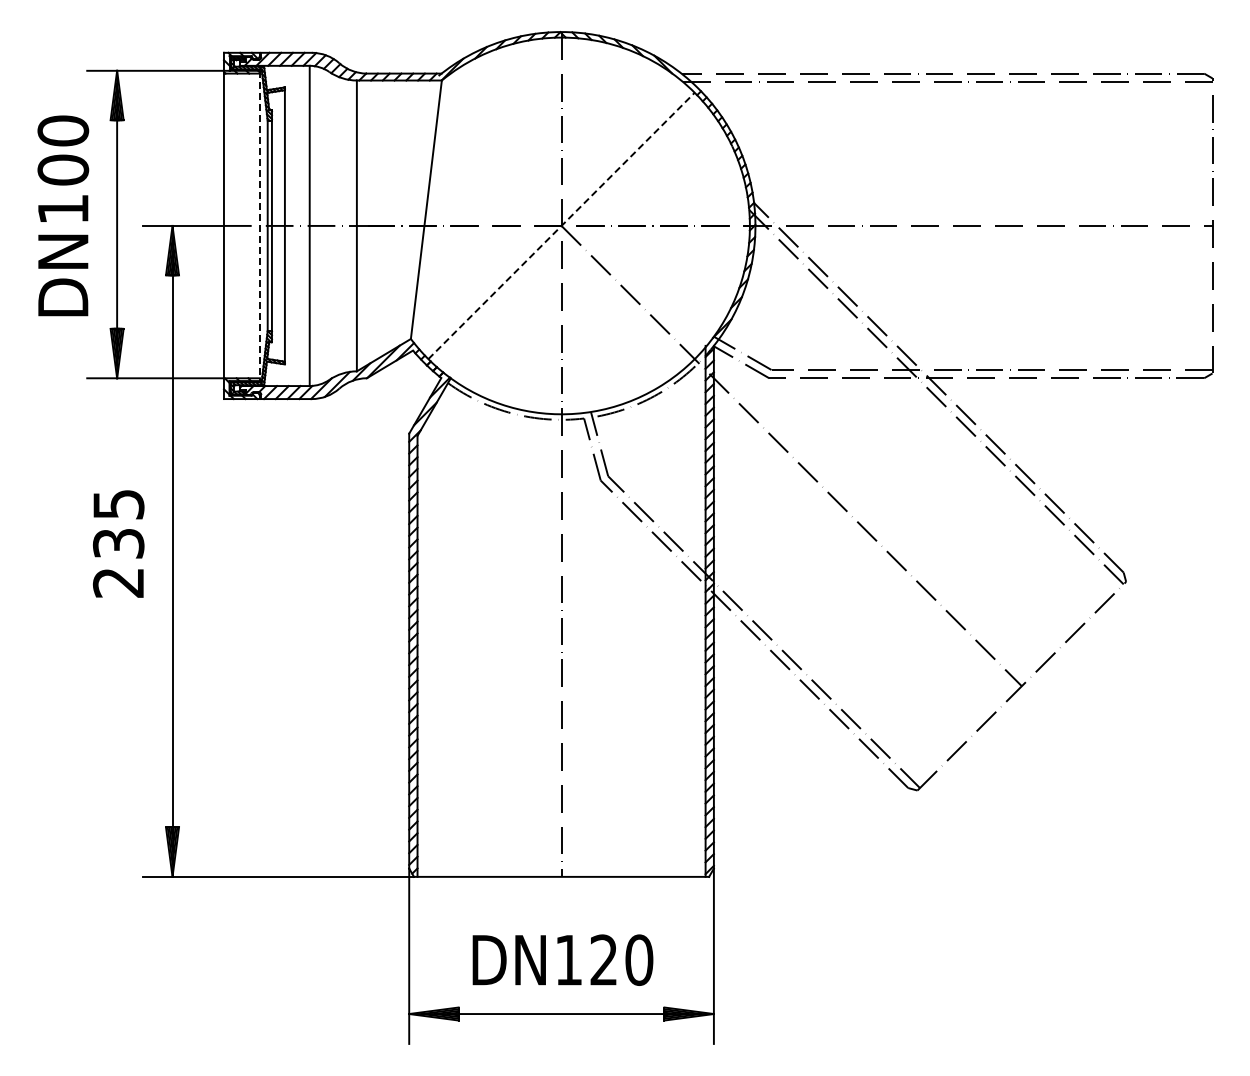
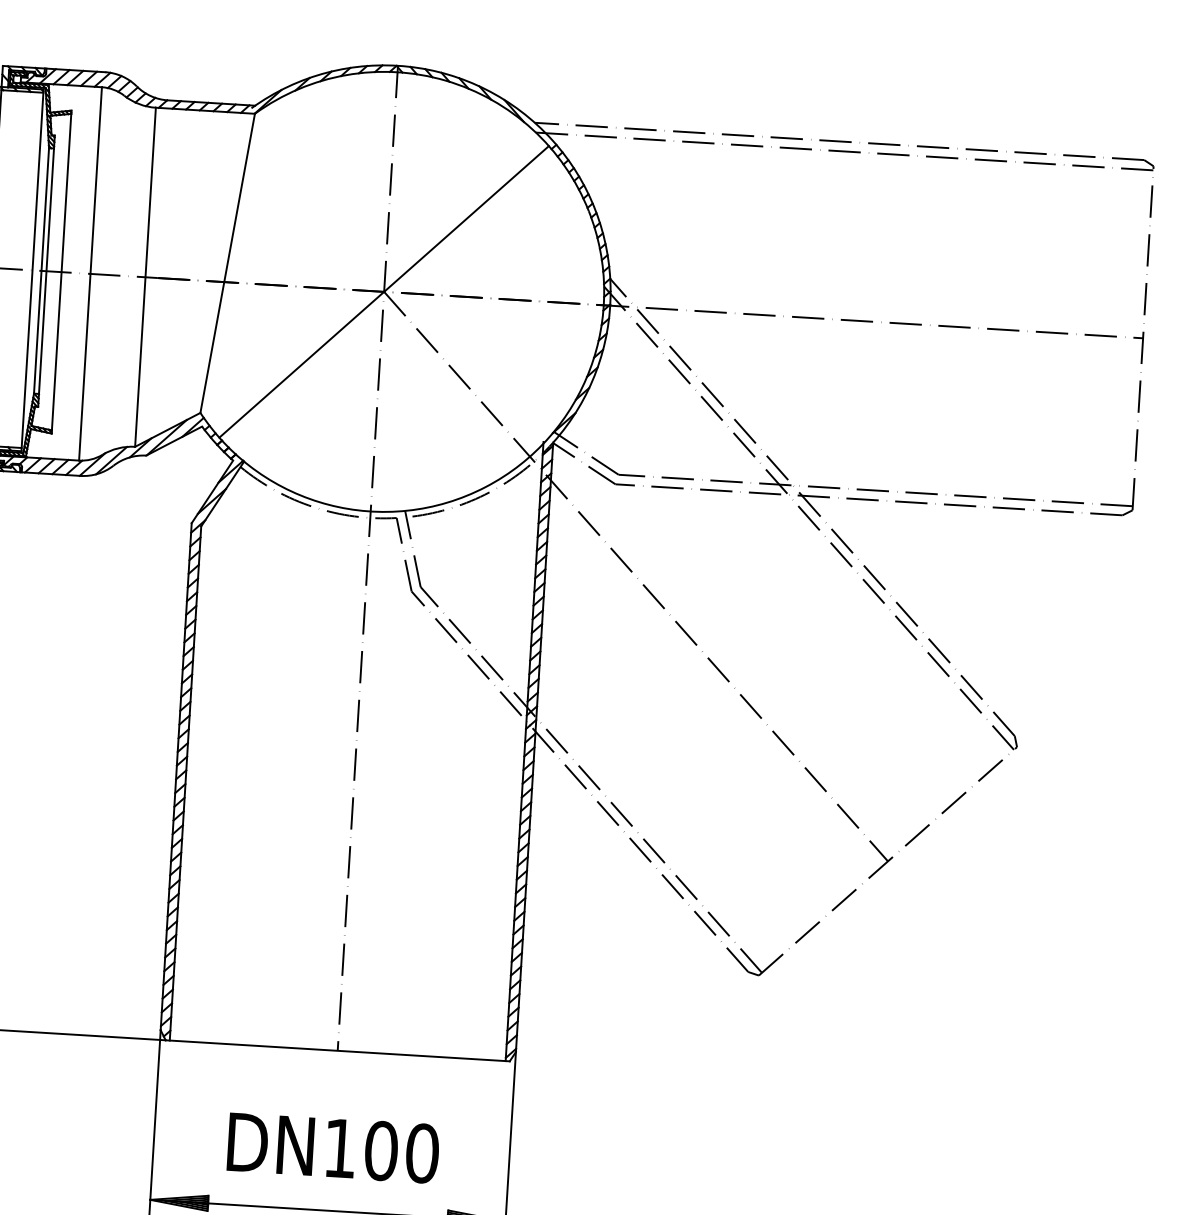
line: (561, 225) -> (384, 291), dashed -> solid
line: (259, 226) -> (31, 270), dashed -> solid
text: (604, 959) -> (381, 1150), DN120 -> DN100

